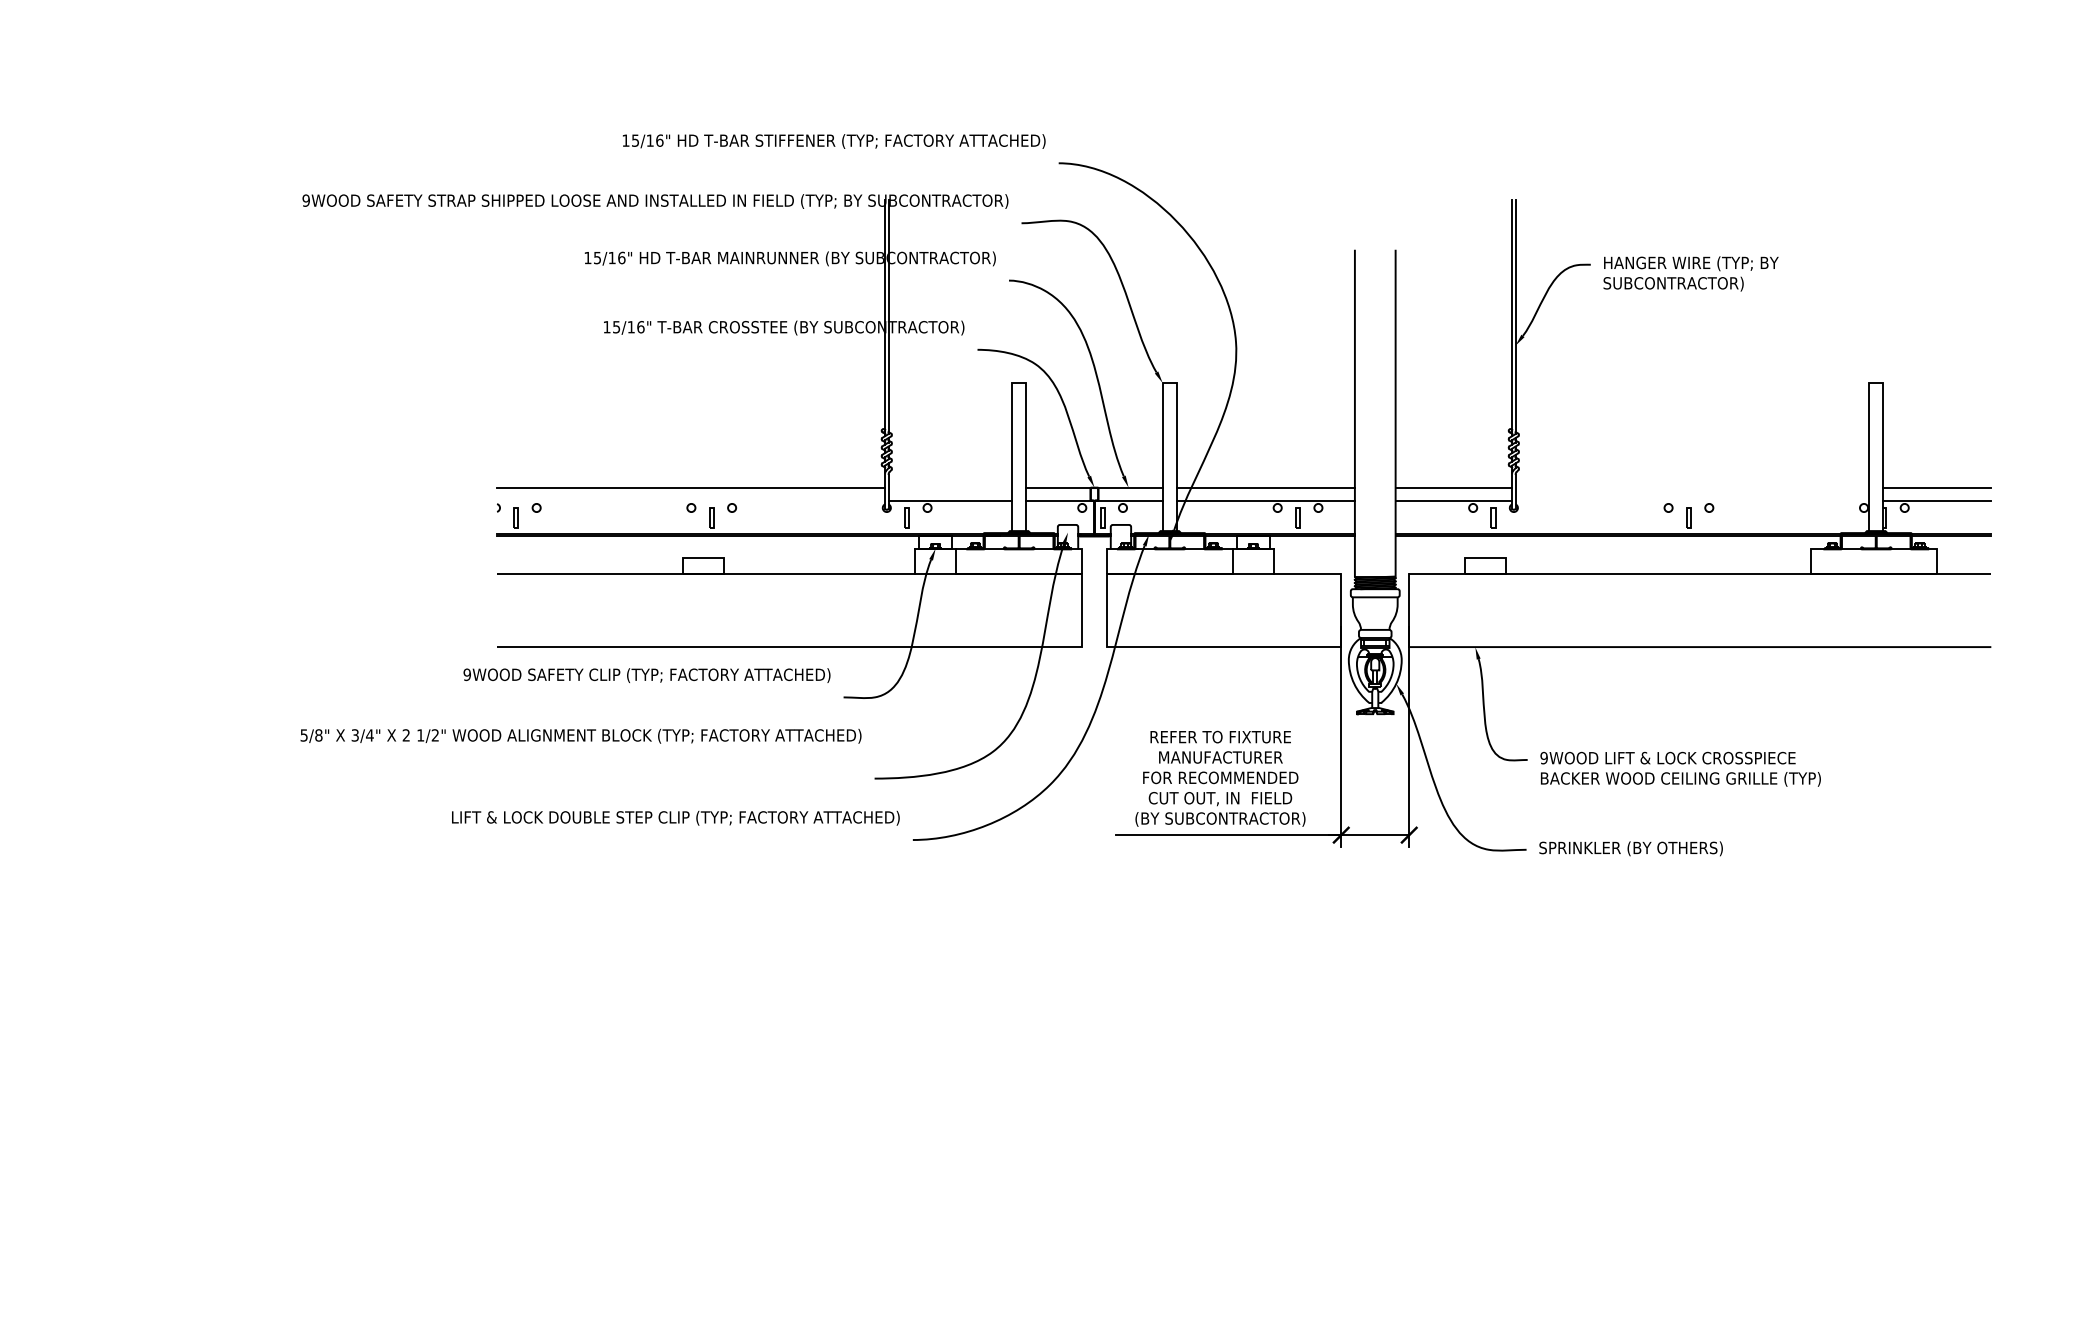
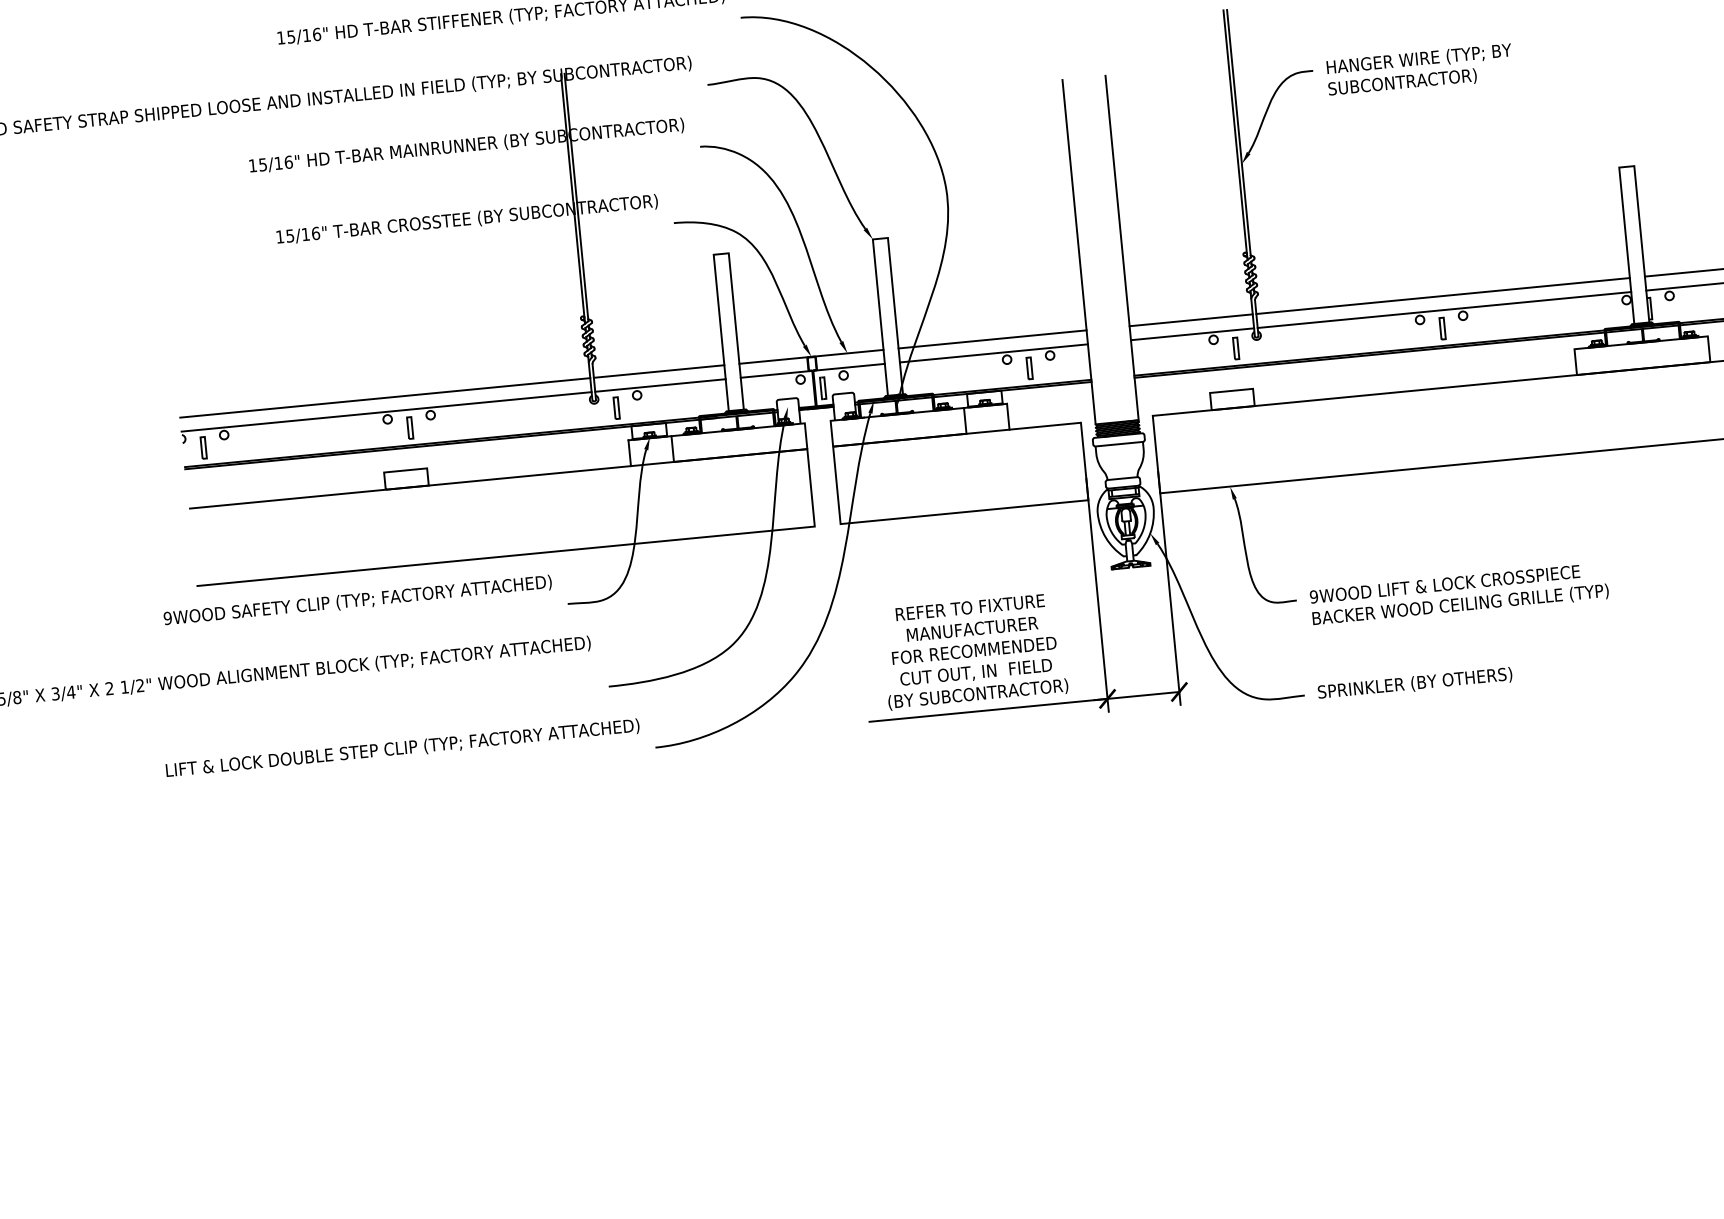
line: (950, 487) -> (659, 371), added
line: (1692, 487) -> (1443, 295), added
line: (691, 500) -> (387, 411), added
line: (1692, 500) -> (1444, 309), added

